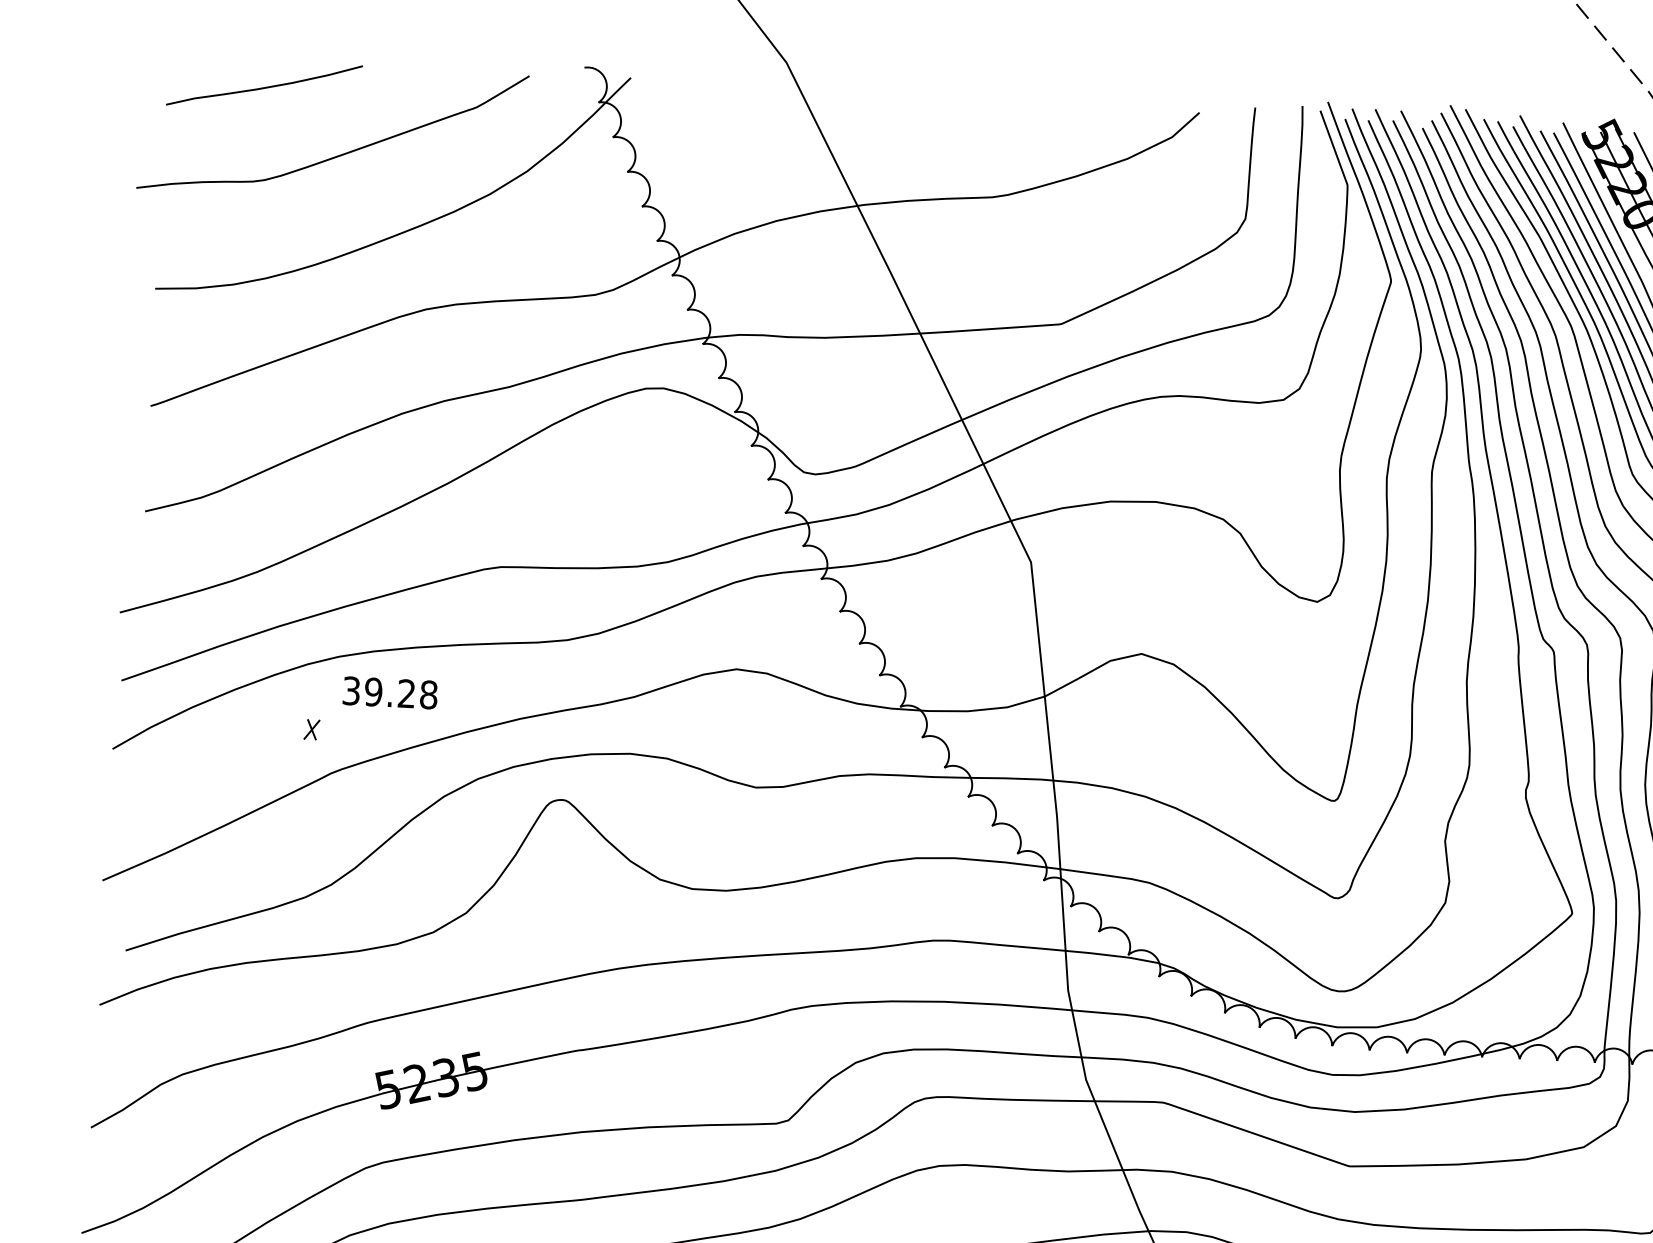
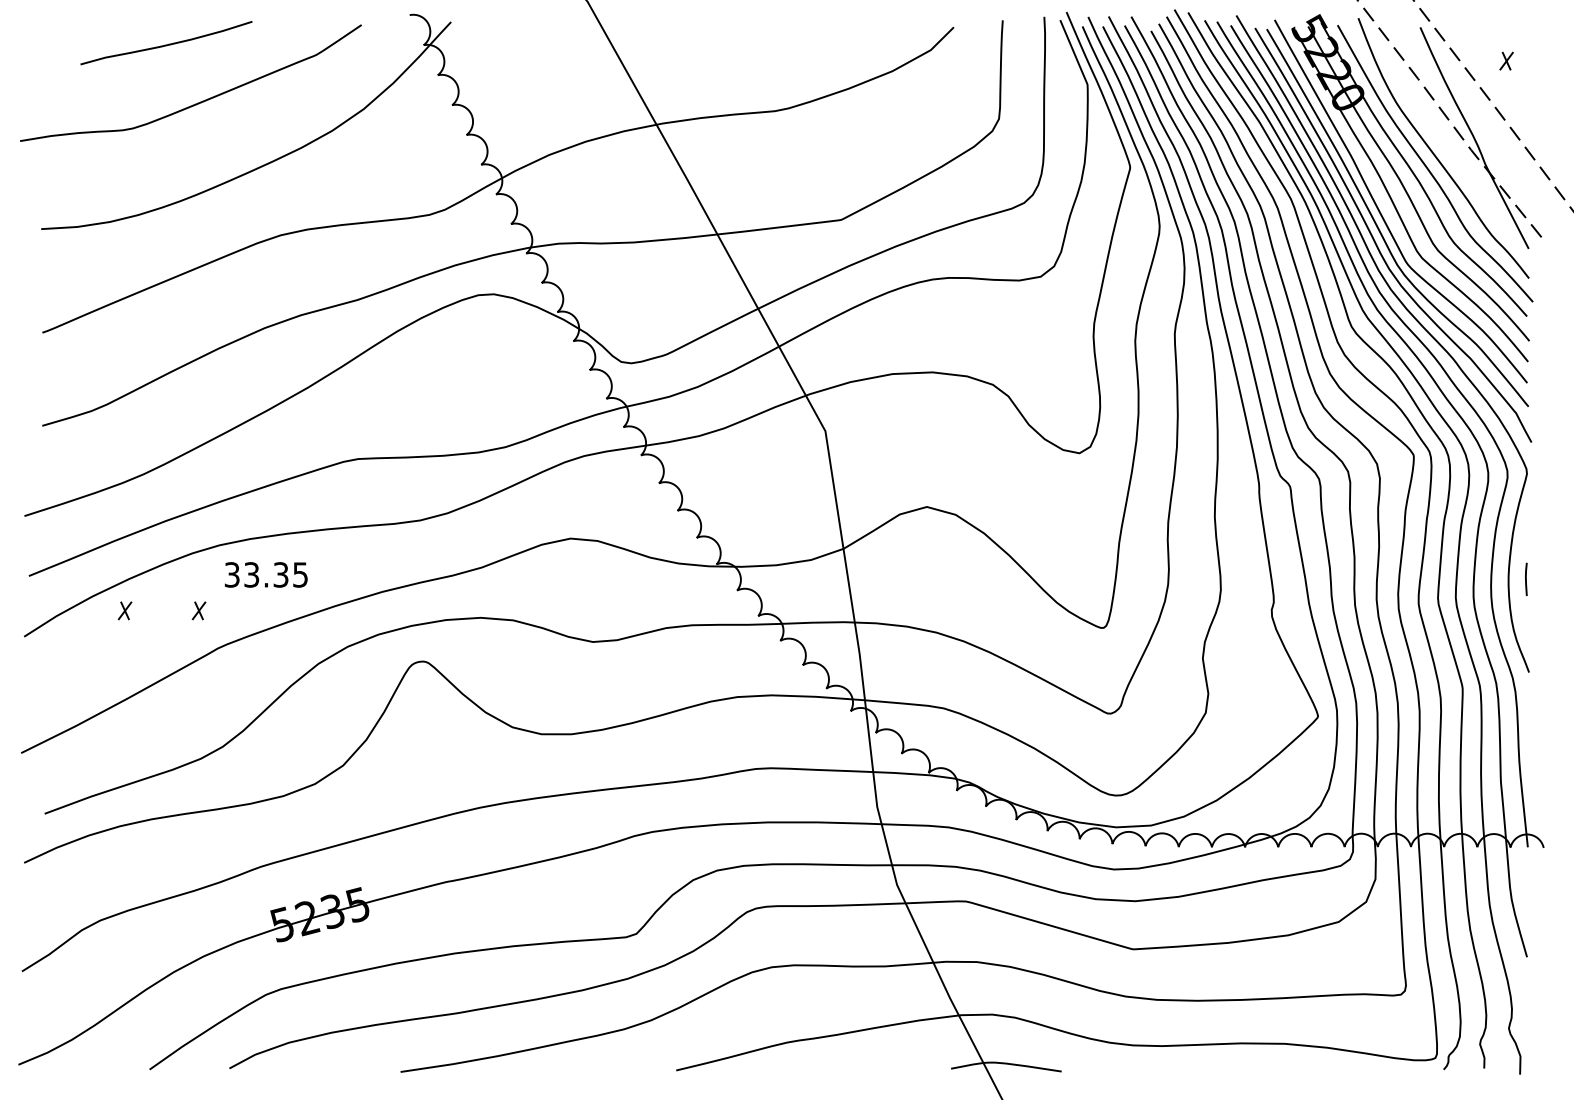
curve: (264, 87) -> (166, 44), moved
text: (401, 693) -> (276, 574), 39.28 -> 33.35
part: (227, 725) -> (124, 610), added

